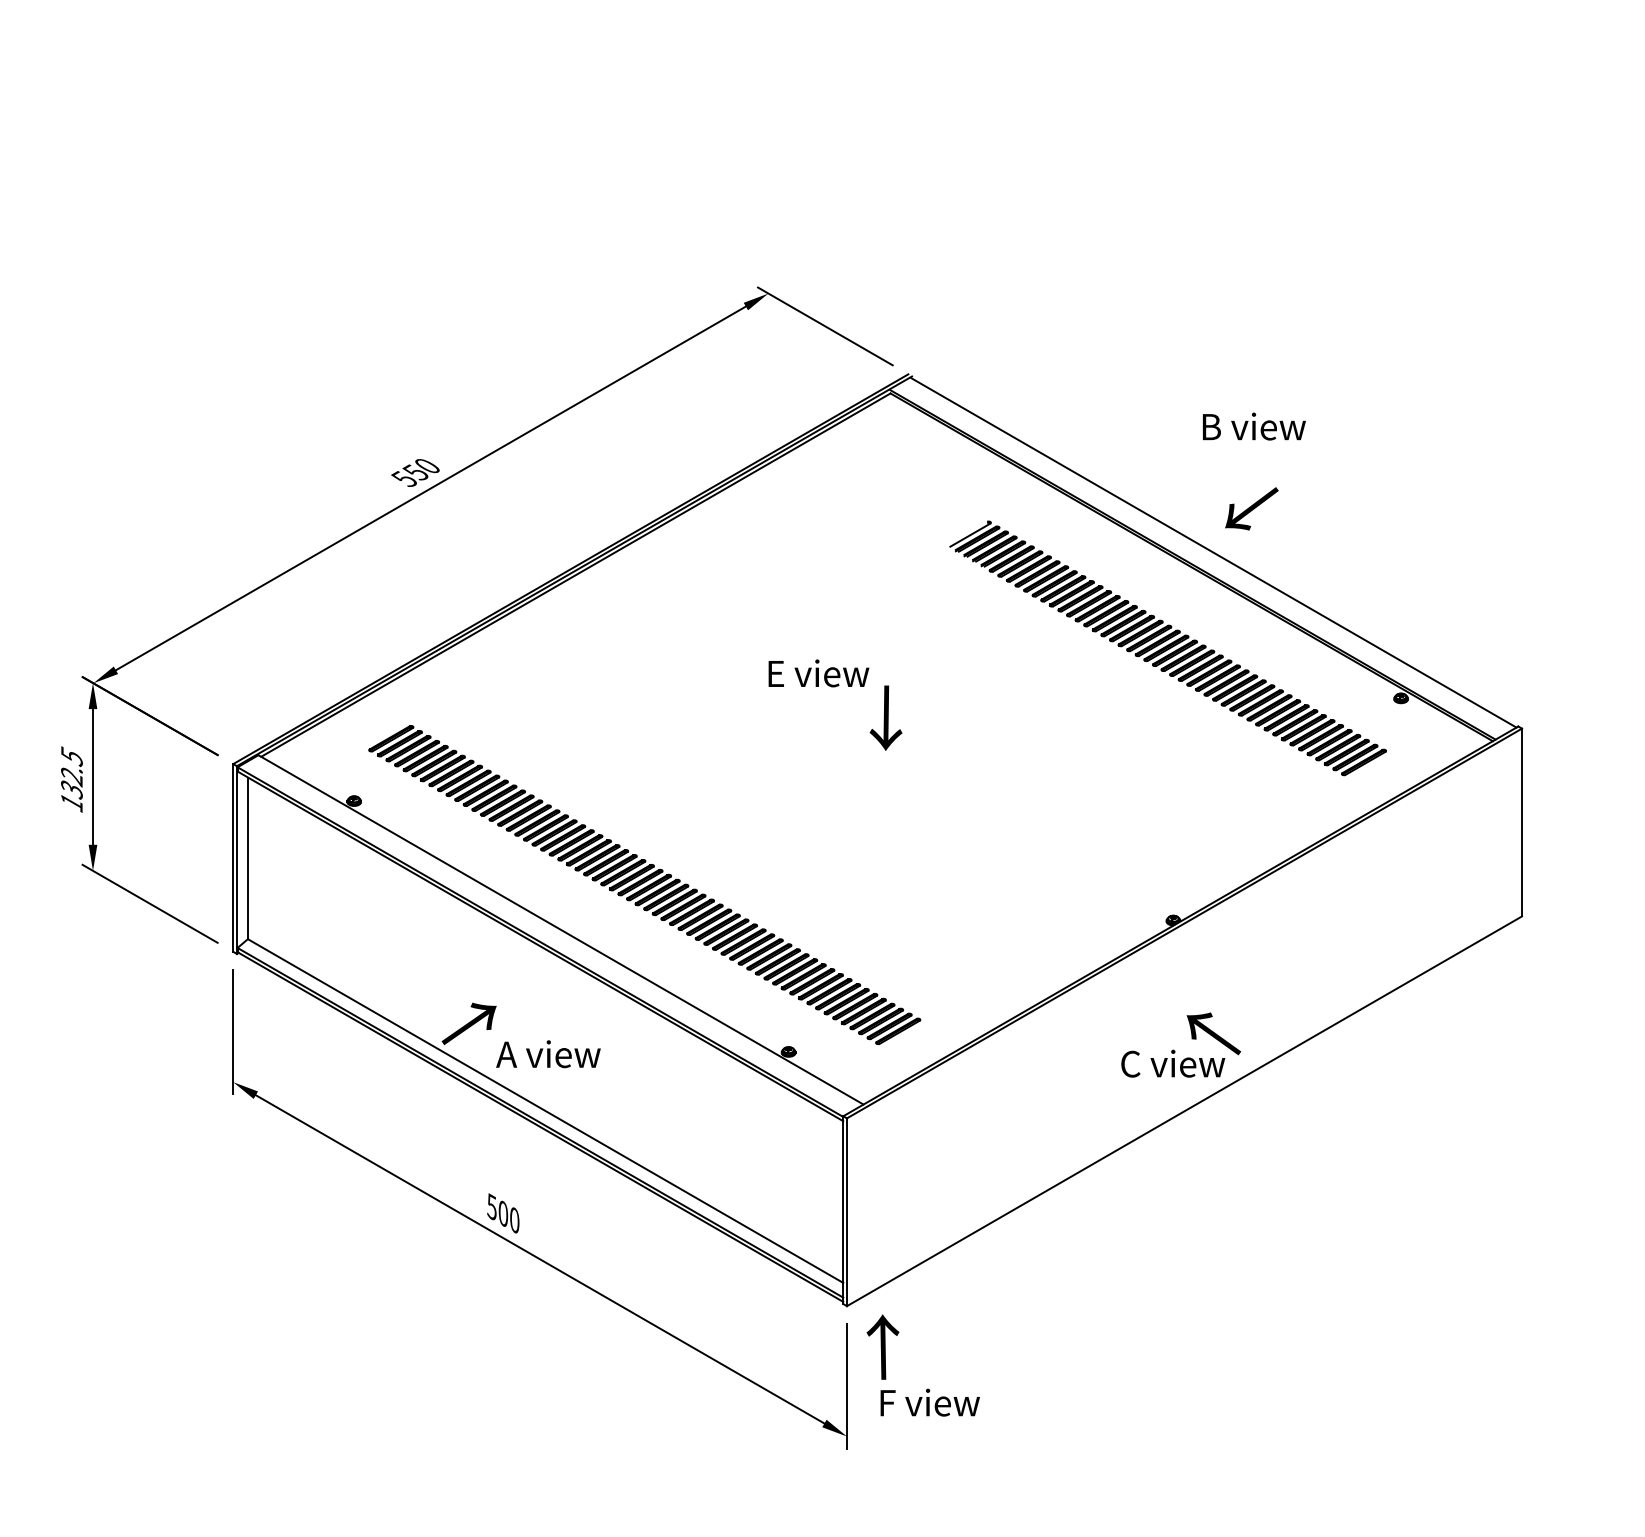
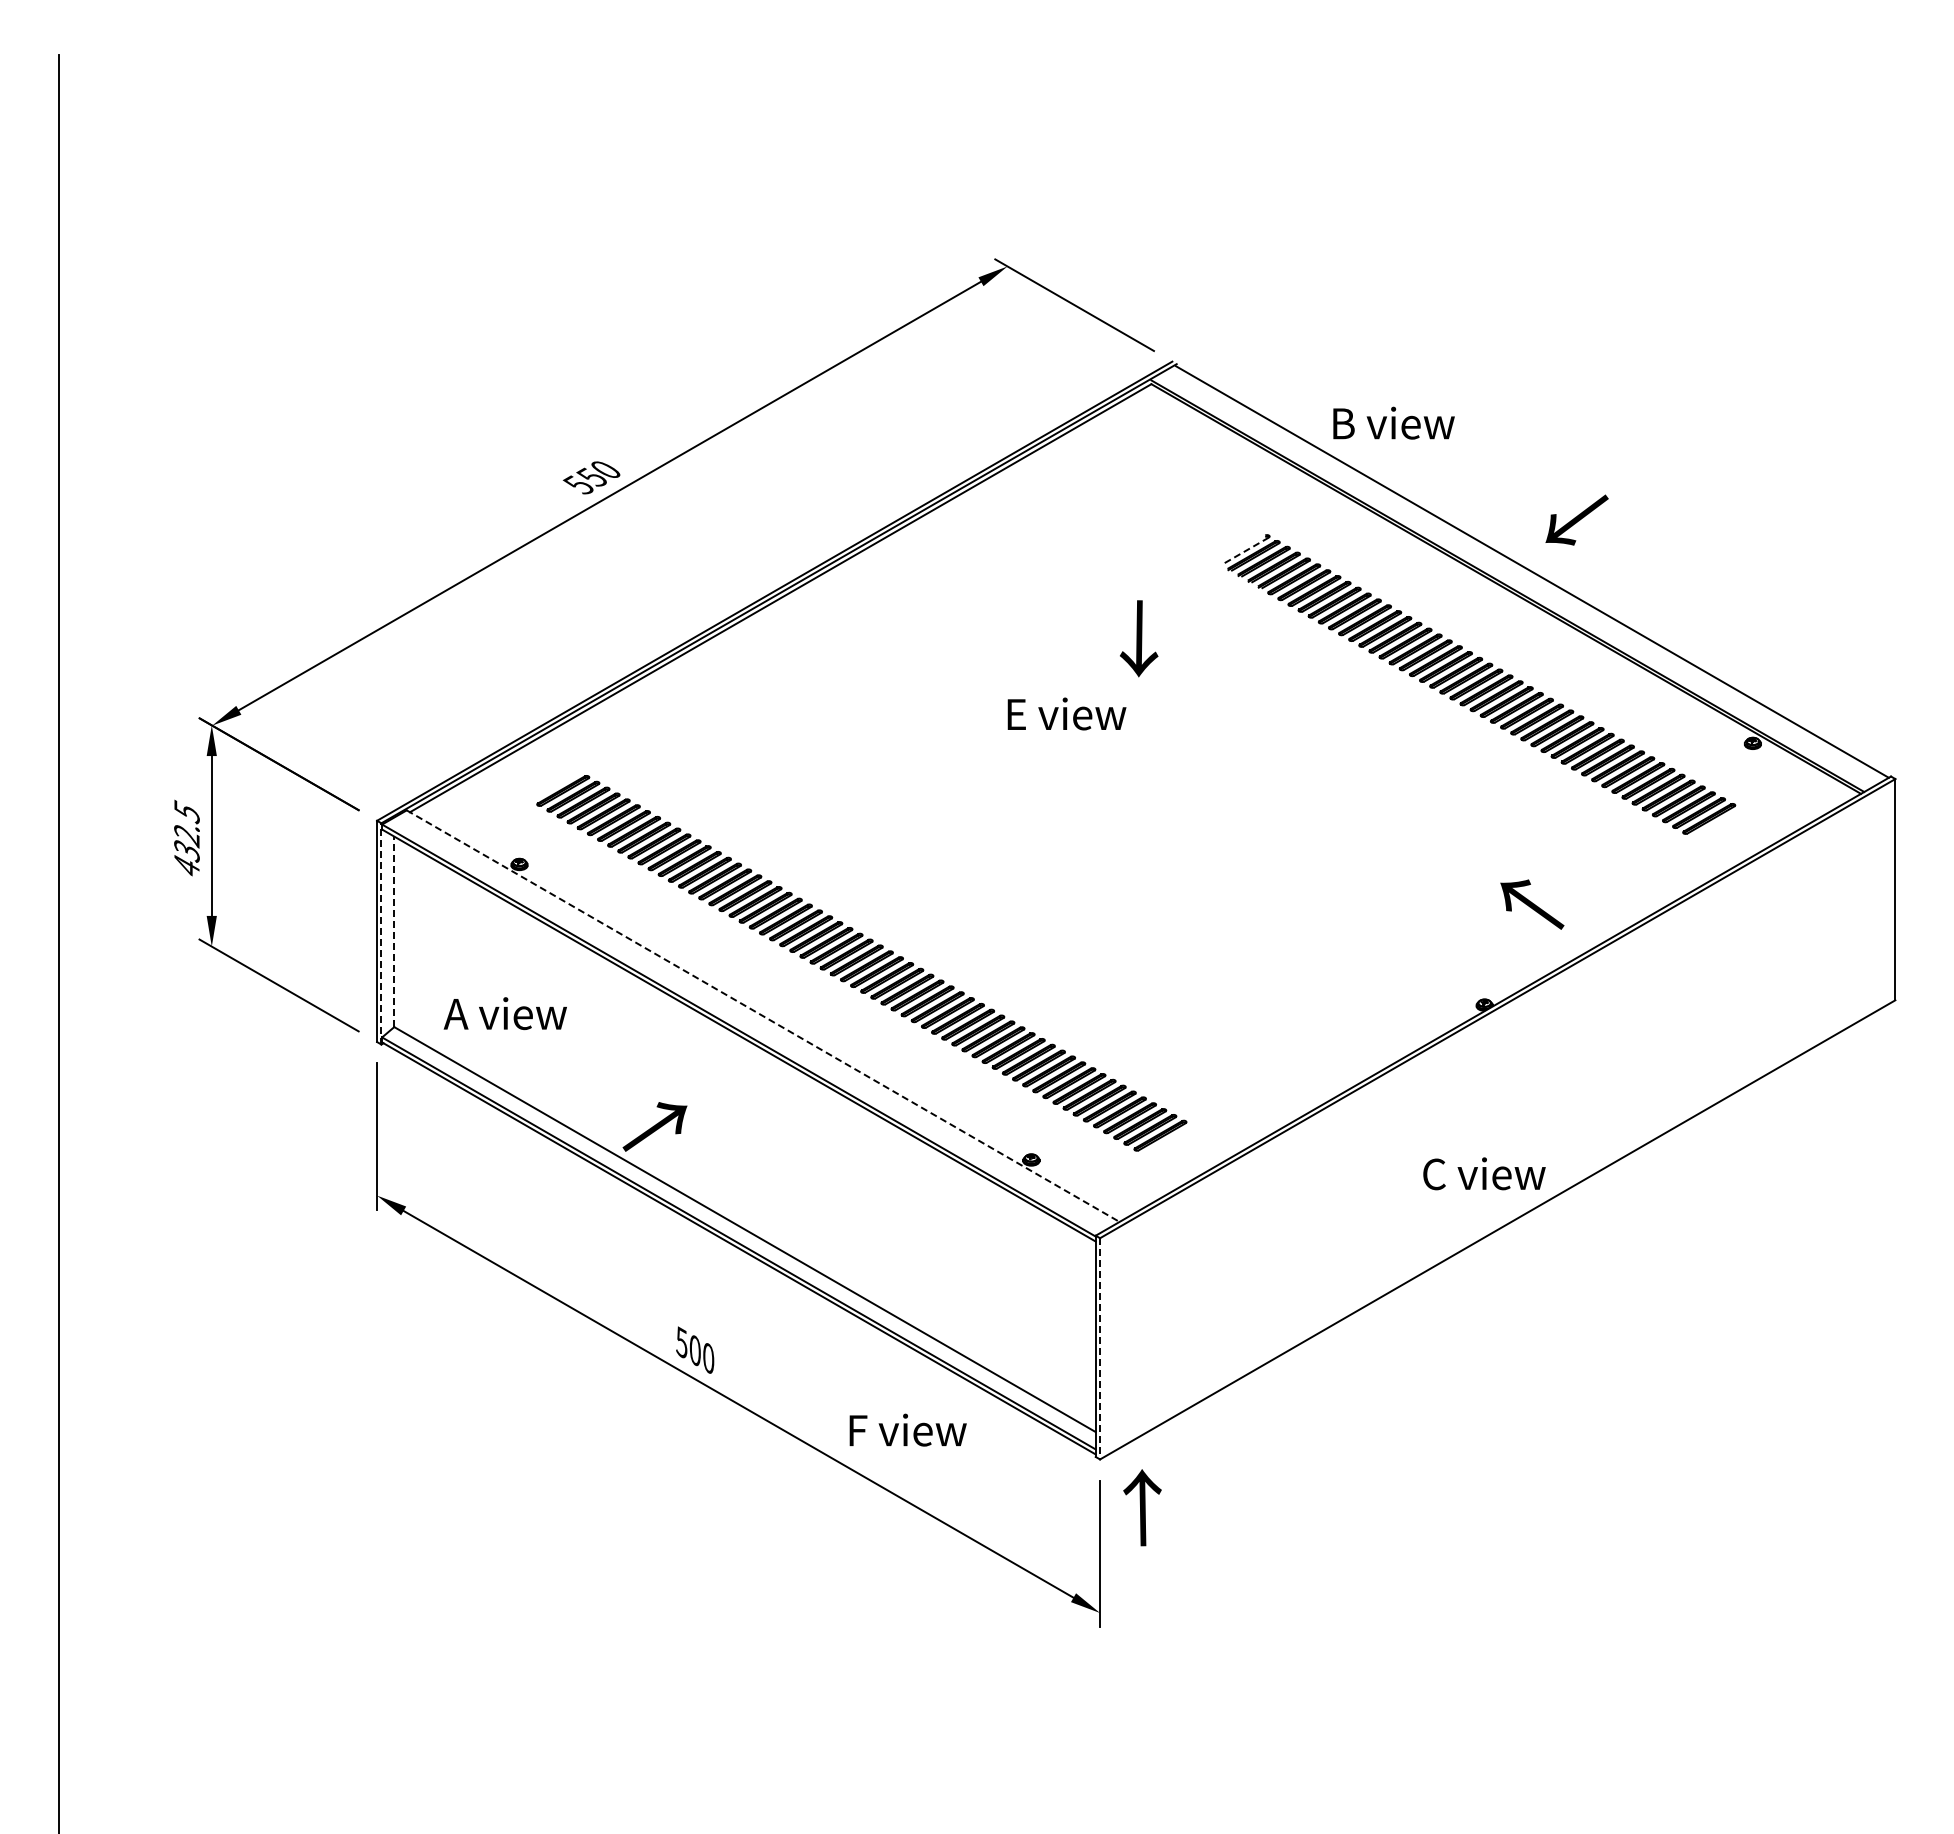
text: (1253, 425) -> (1393, 422), moved
line: (969, 535) -> (1244, 551), solid -> dashed
text: (886, 717) -> (1139, 638), moved
text: (71, 802) -> (186, 866), 132.5 -> 432.5
line: (248, 858) -> (394, 931), solid -> dashed
line: (237, 859) -> (381, 933), solid -> dashed
line: (561, 930) -> (763, 1016), solid -> dashed
text: (1214, 1033) -> (1532, 904), moved
text: (547, 1054) -> (504, 1013), moved
line: (847, 1211) -> (1100, 1348), solid -> dashed
text: (929, 1402) -> (907, 1429), moved

